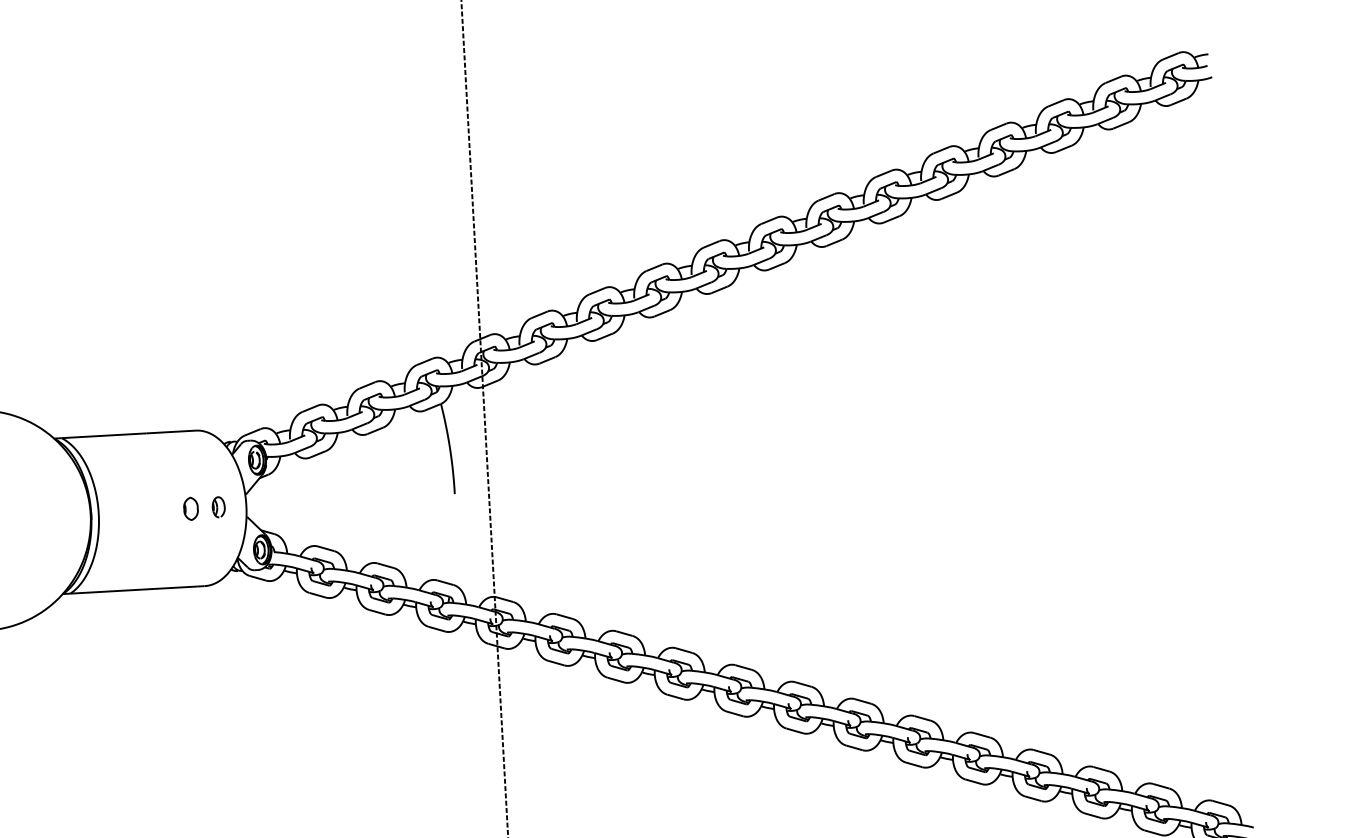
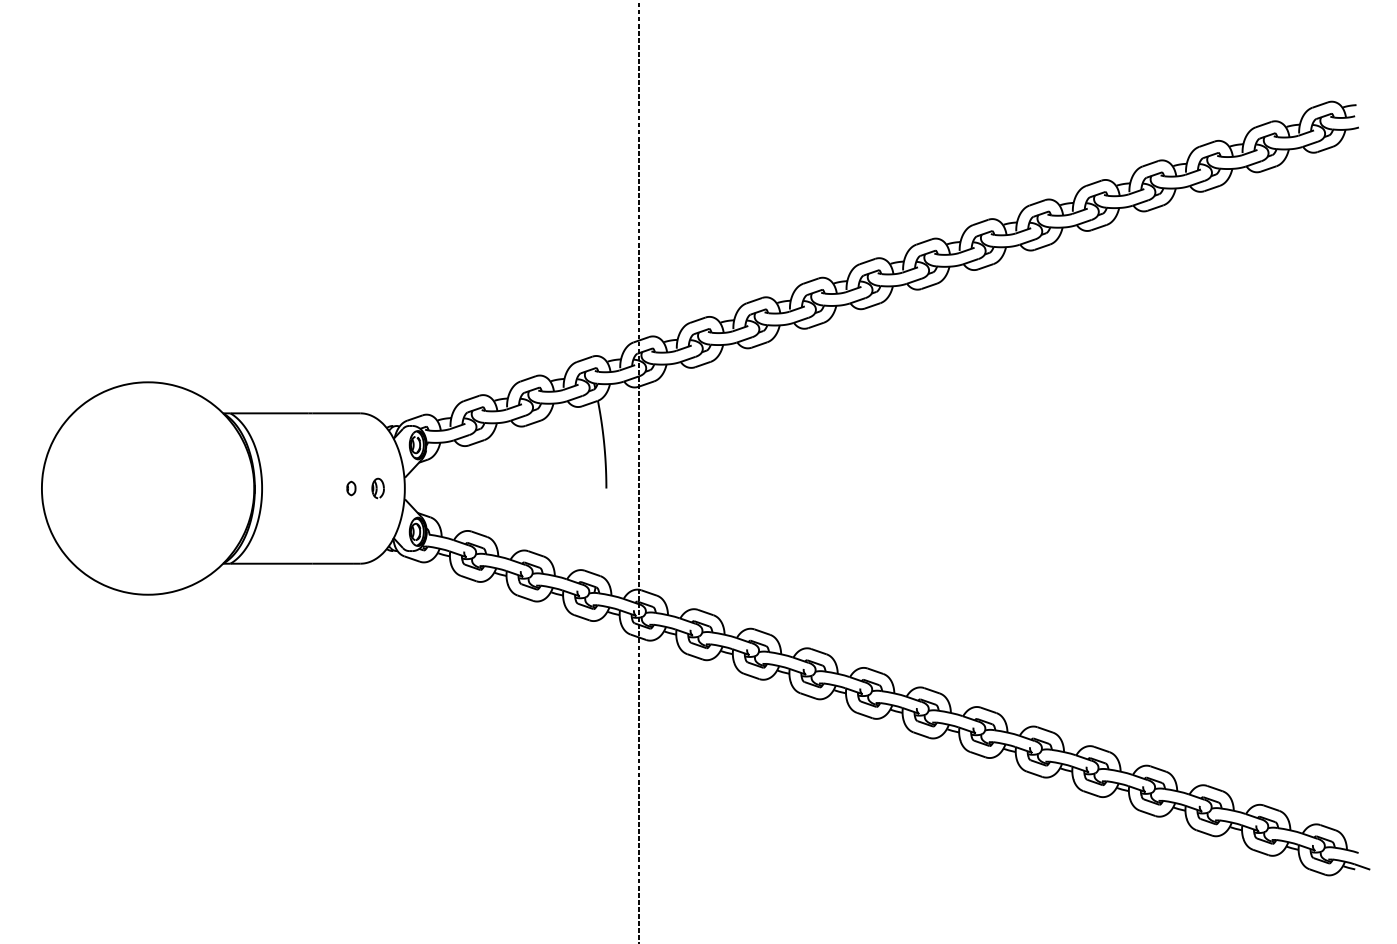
part: (191, 508) -> (351, 488), size x0.62

